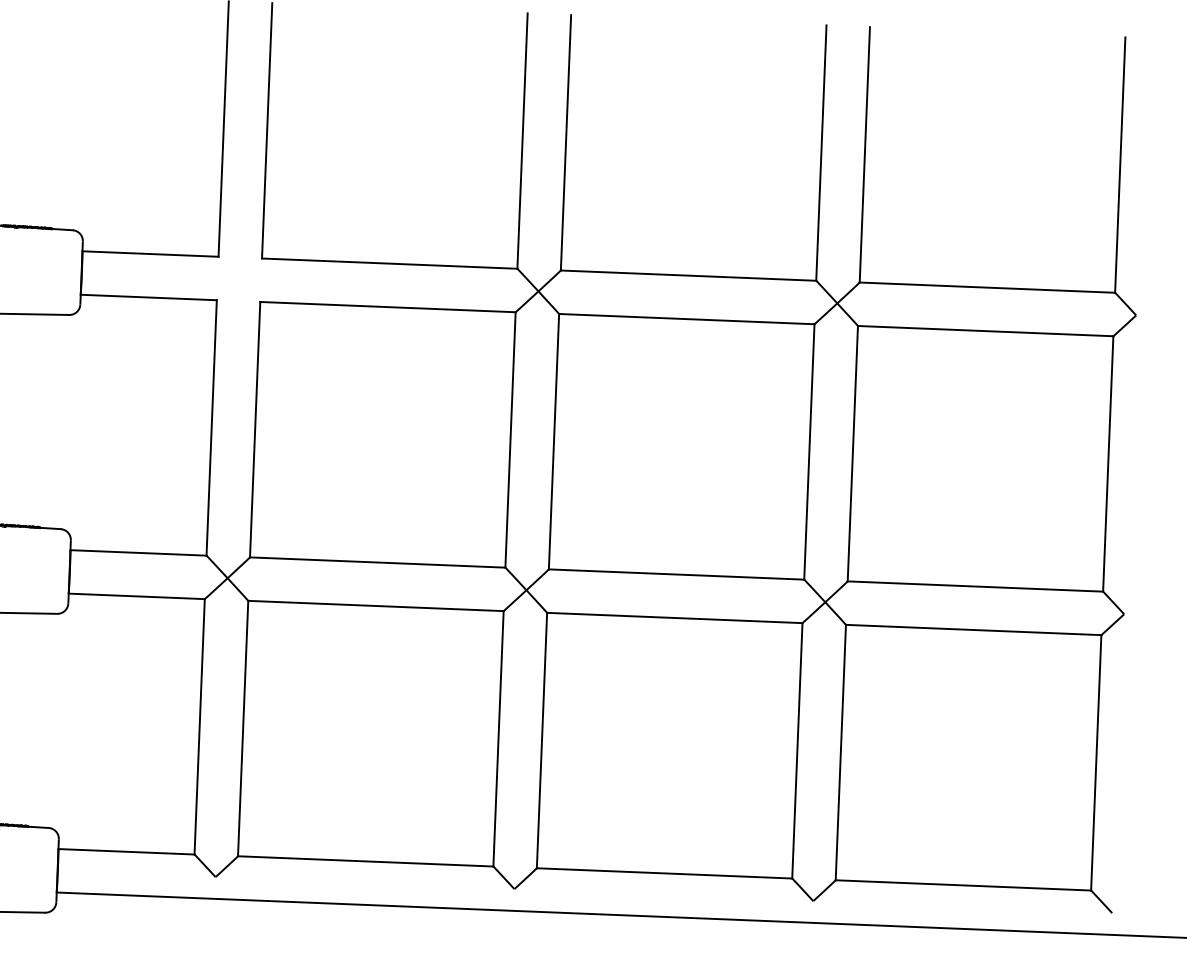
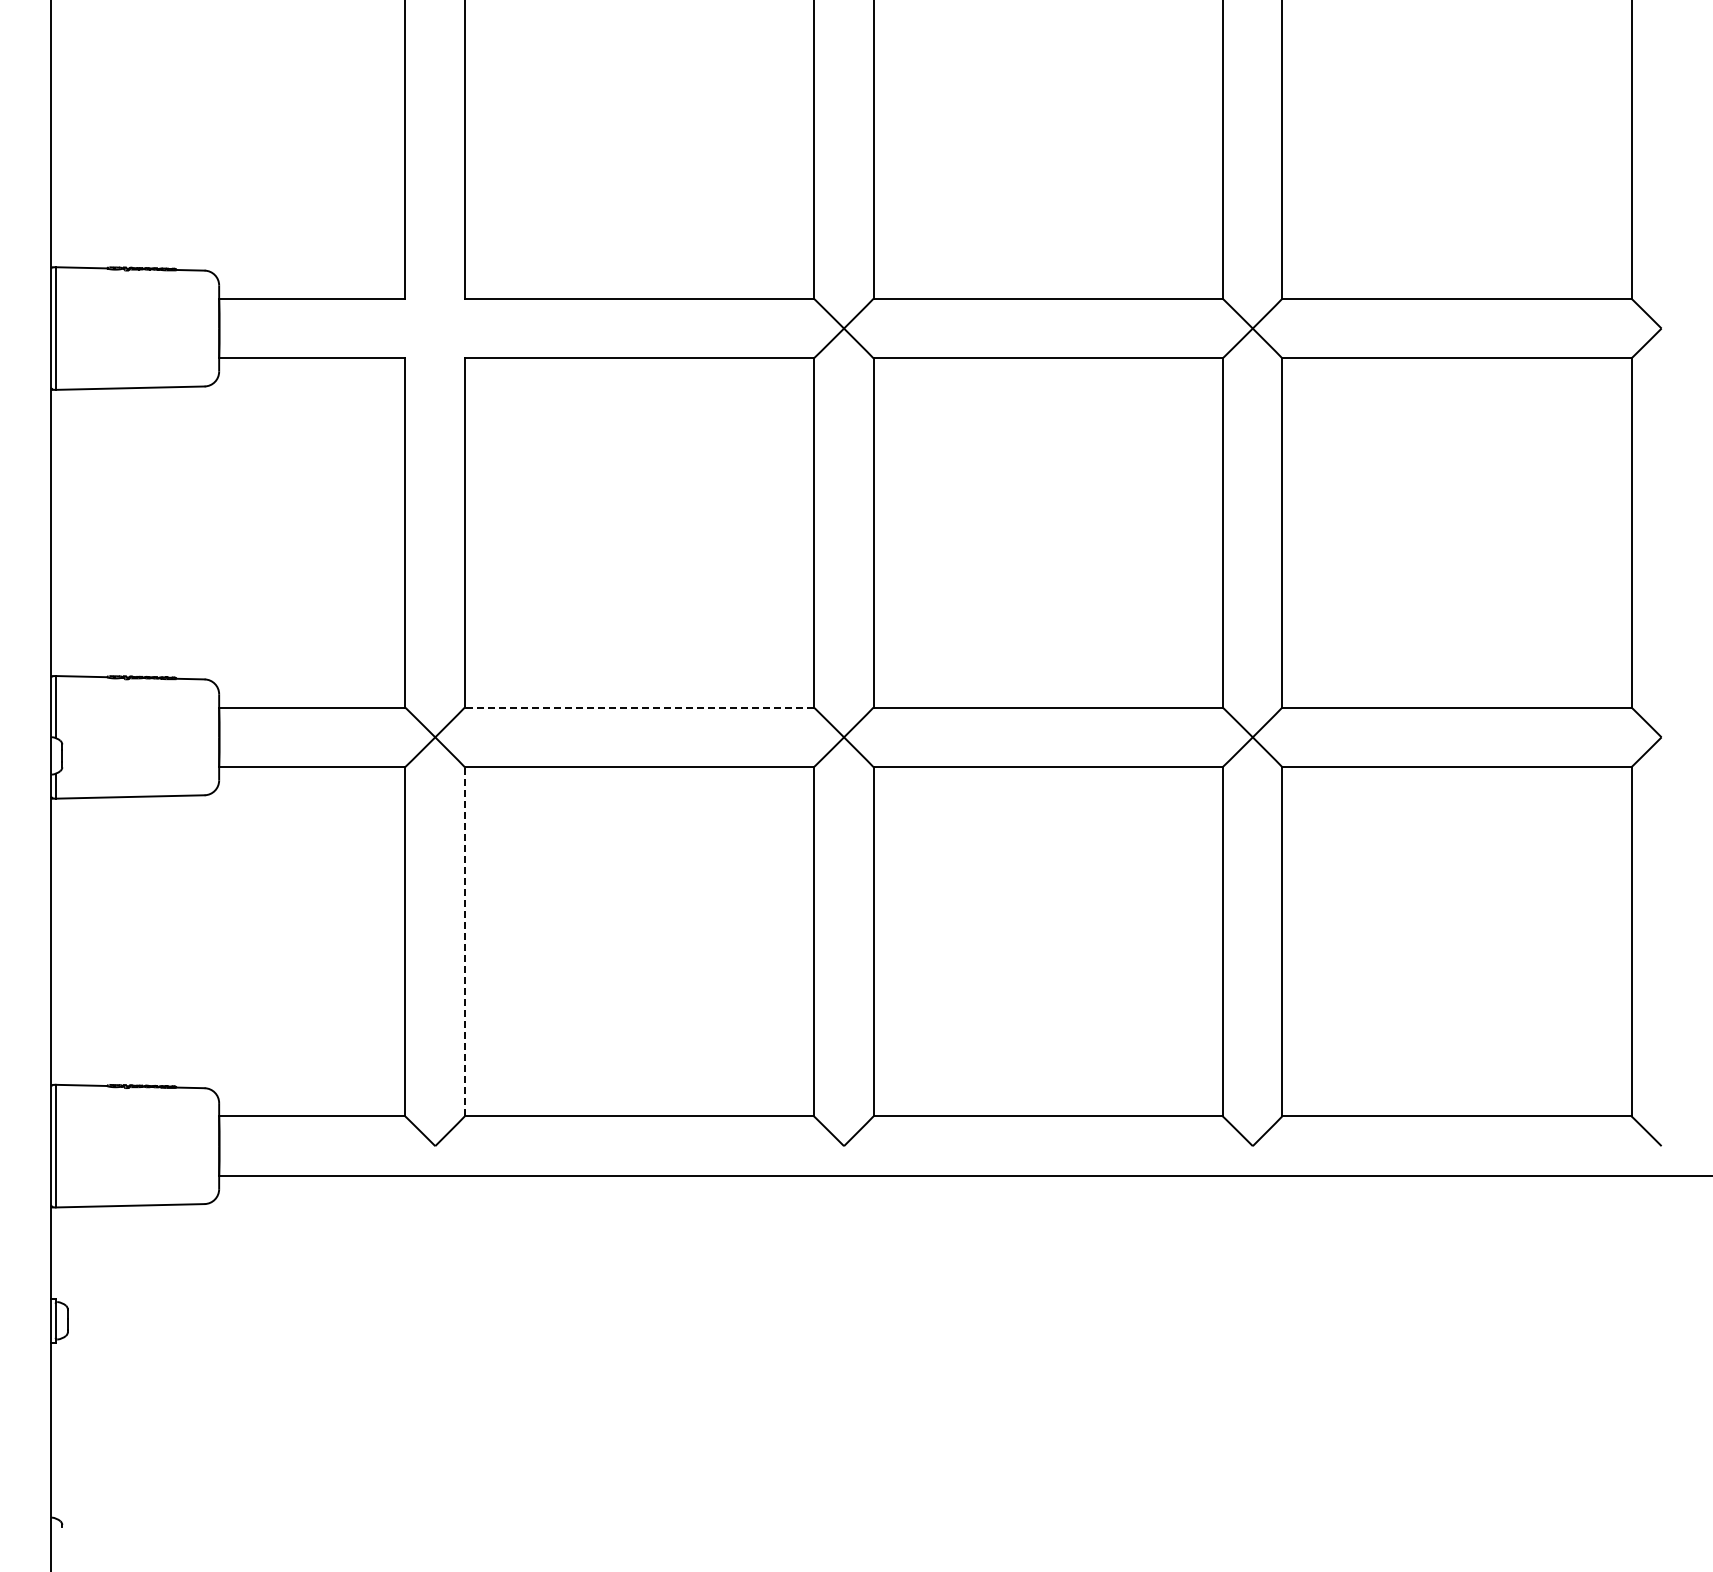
line: (377, 562) -> (639, 707), solid -> dashed
line: (242, 728) -> (464, 941), solid -> dashed

